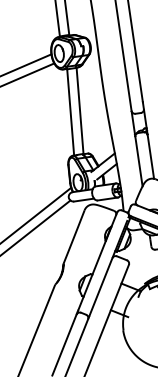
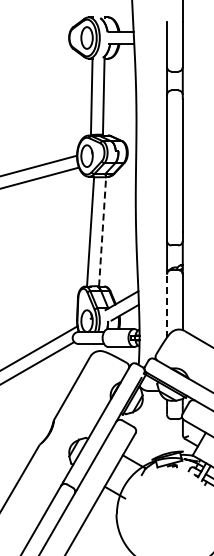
line: (79, 110) -> (102, 231), solid -> dashed
line: (139, 162) -> (167, 306), solid -> dashed

